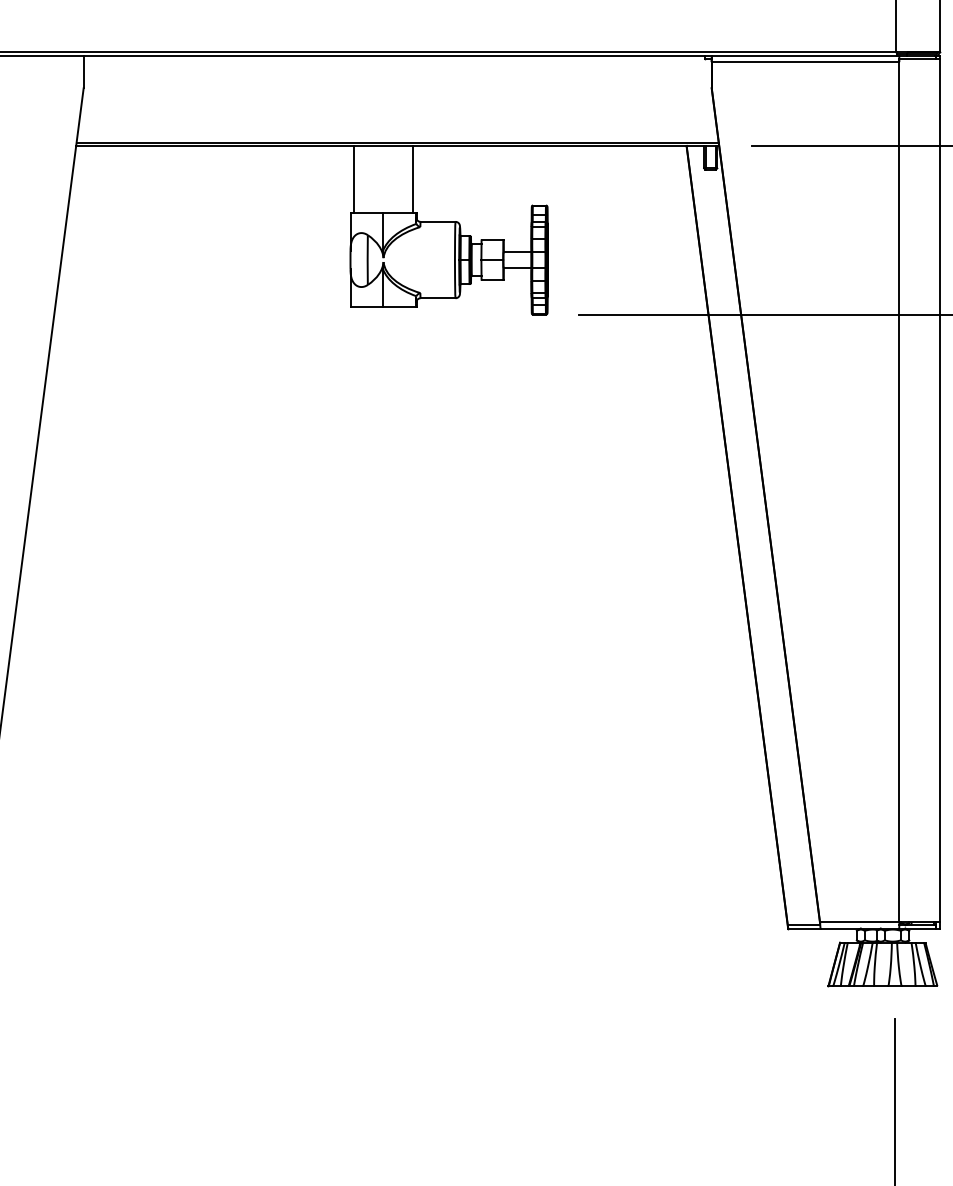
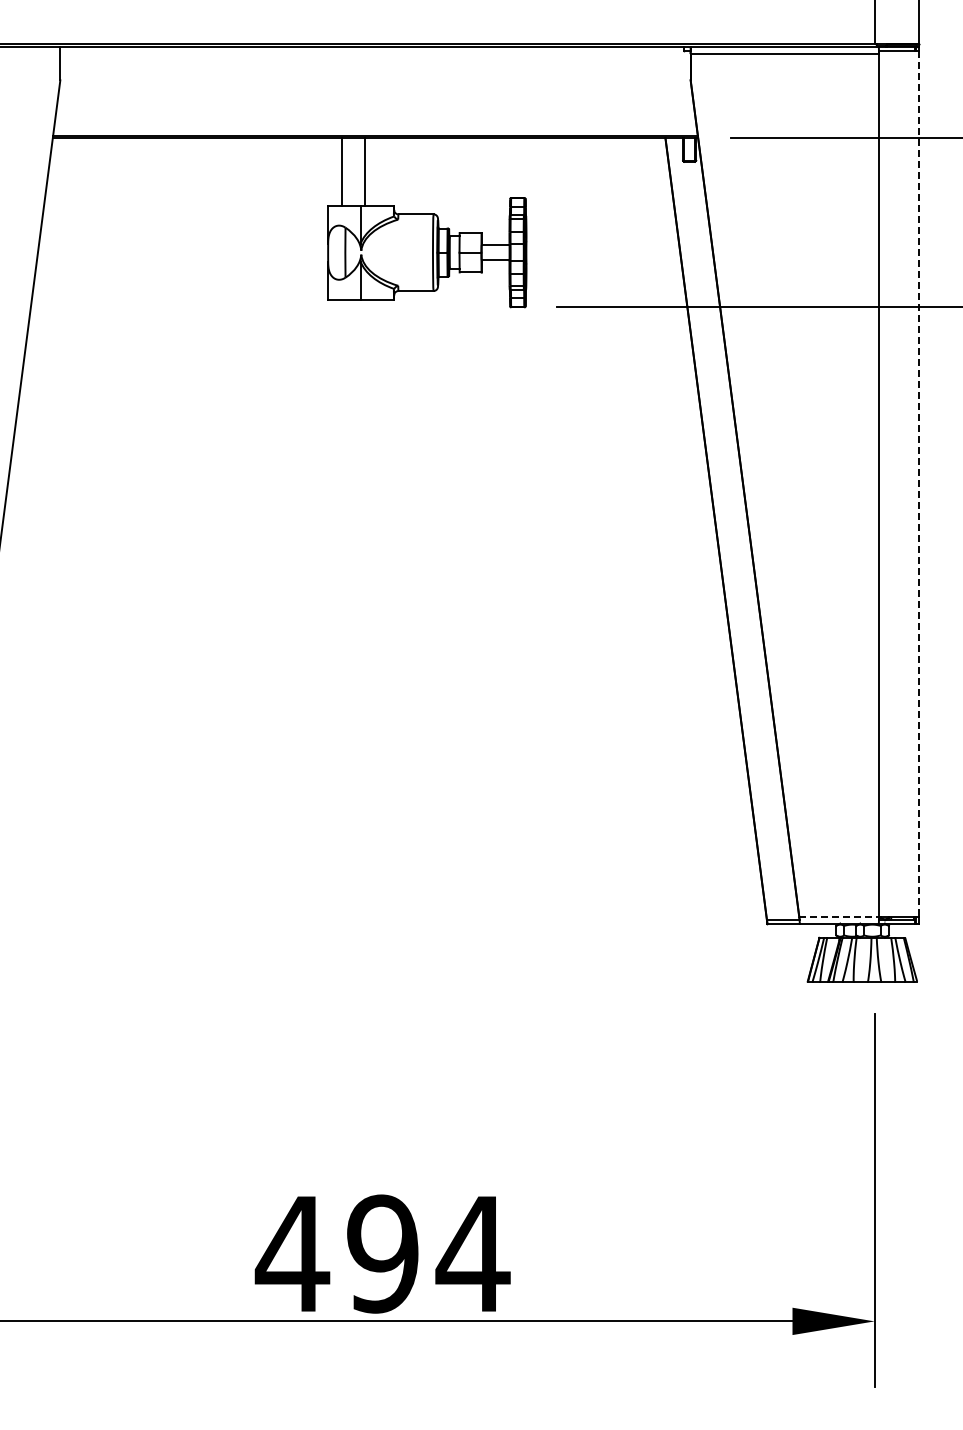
line: (354, 179) -> (365, 171), moved
line: (412, 179) -> (341, 171), moved
line: (939, 491) -> (919, 484), solid -> dashed
line: (860, 922) -> (839, 917), solid -> dashed

